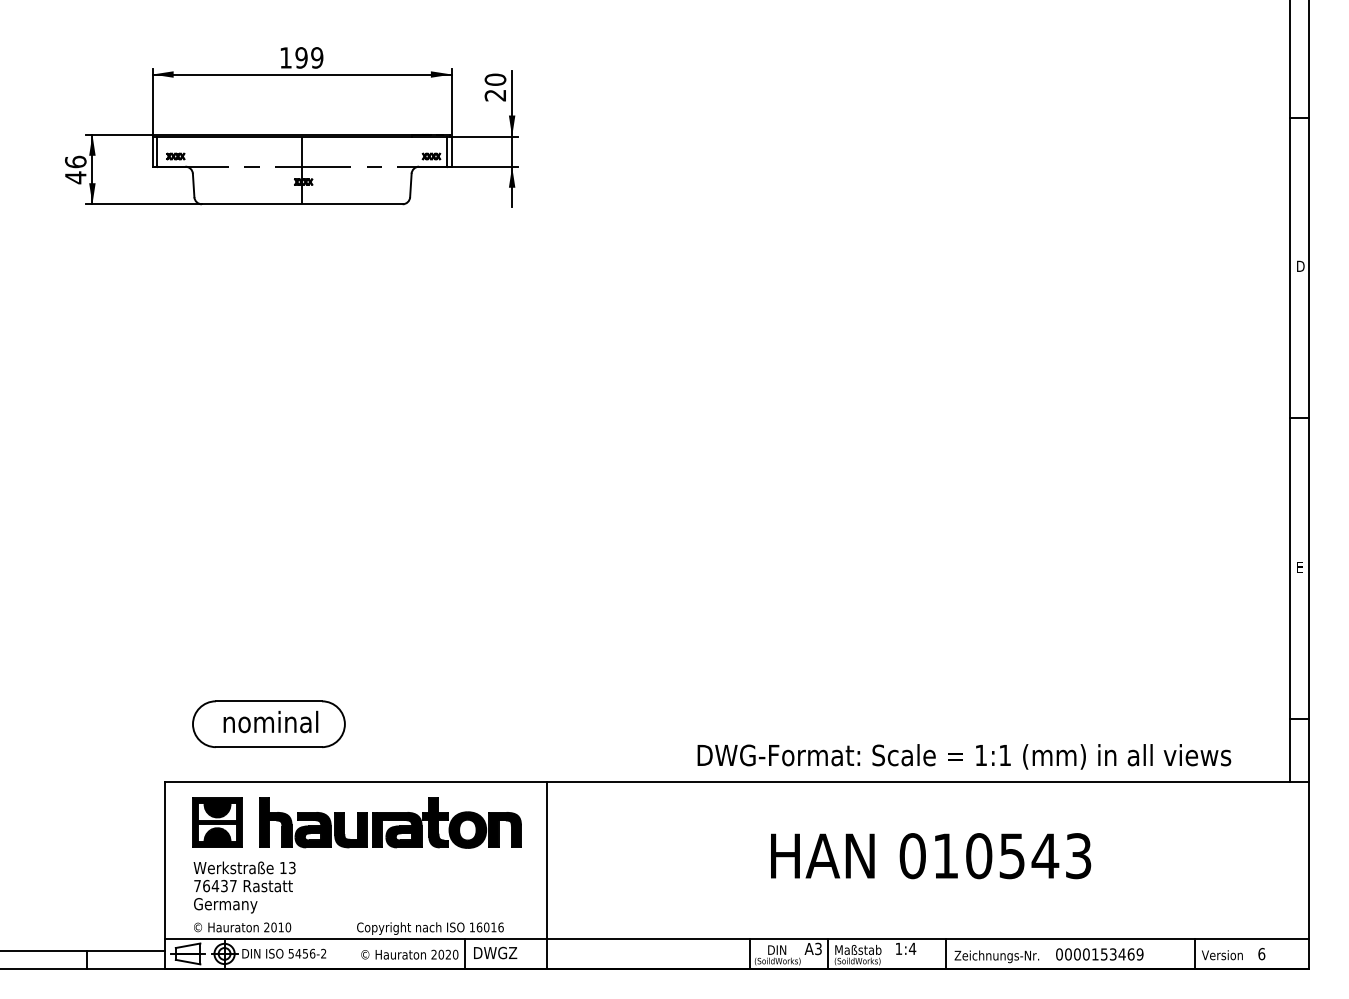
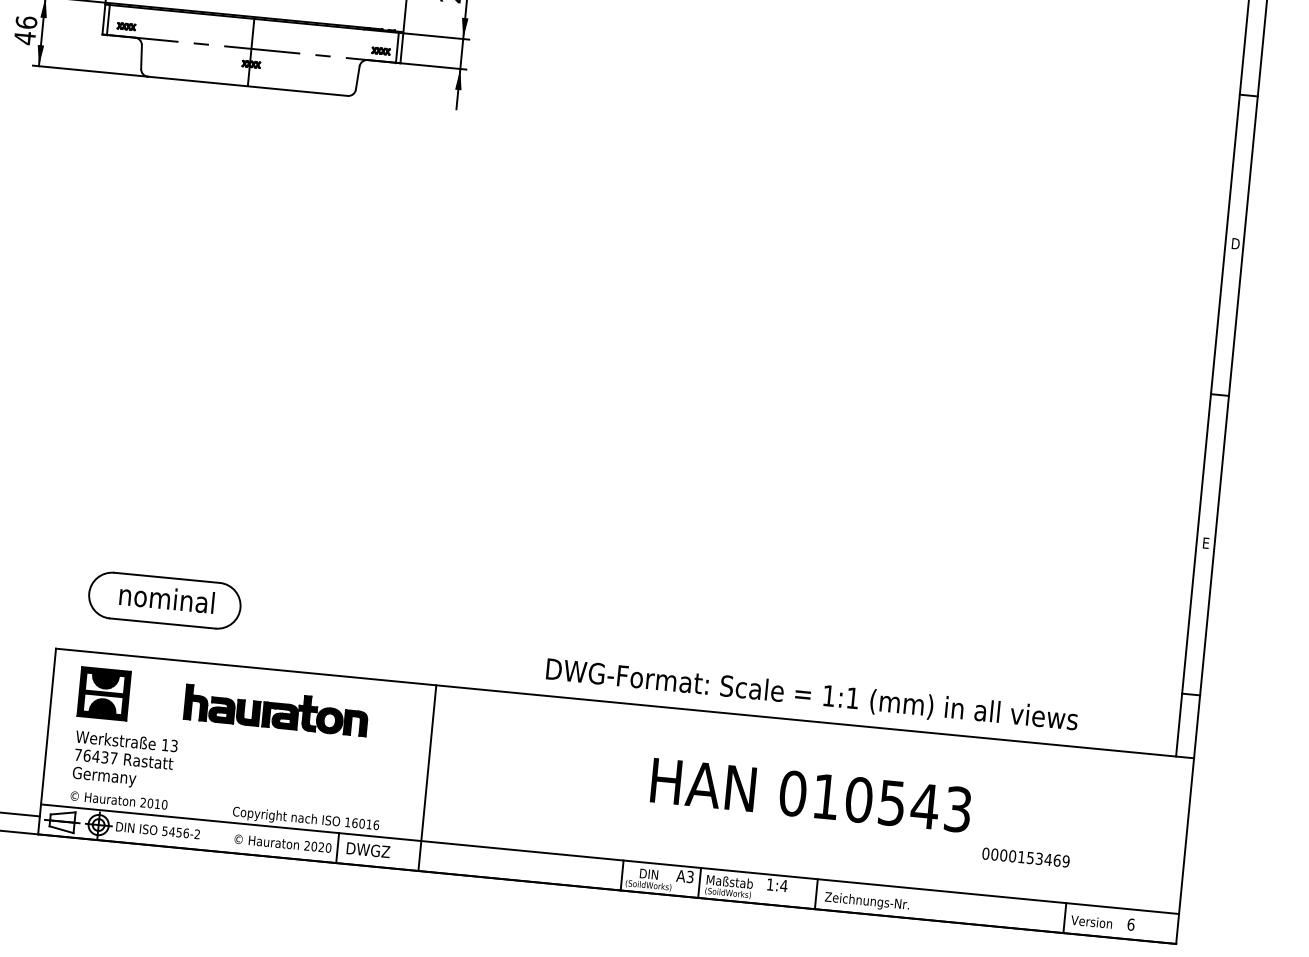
text: (964, 756) -> (812, 695), moved
part: (390, 822) -> (276, 710), size x0.7
text: (1099, 954) -> (1025, 857), moved

